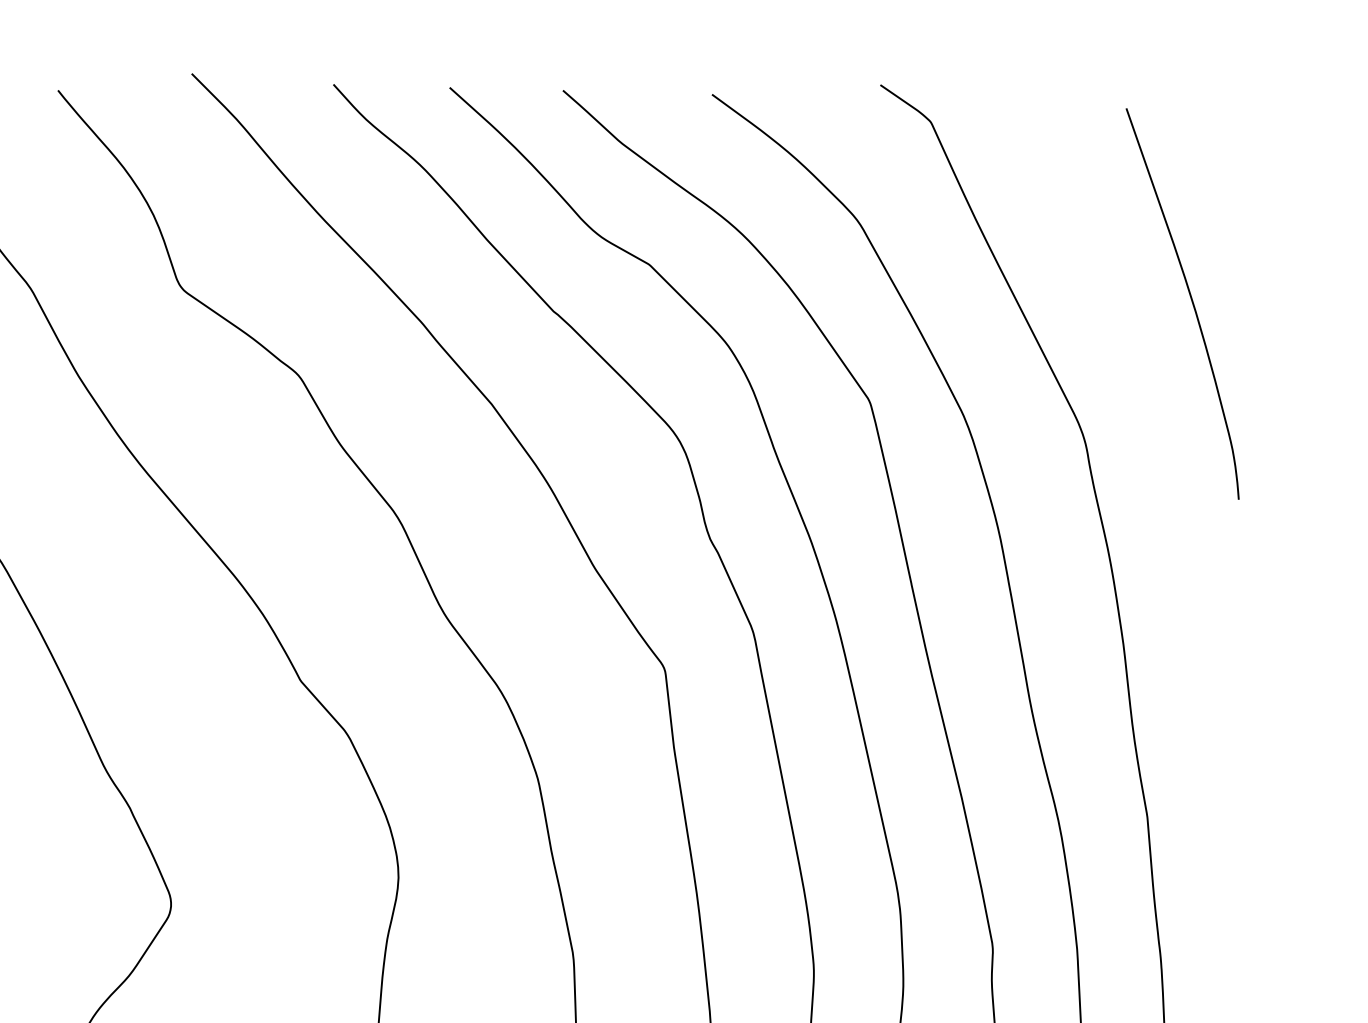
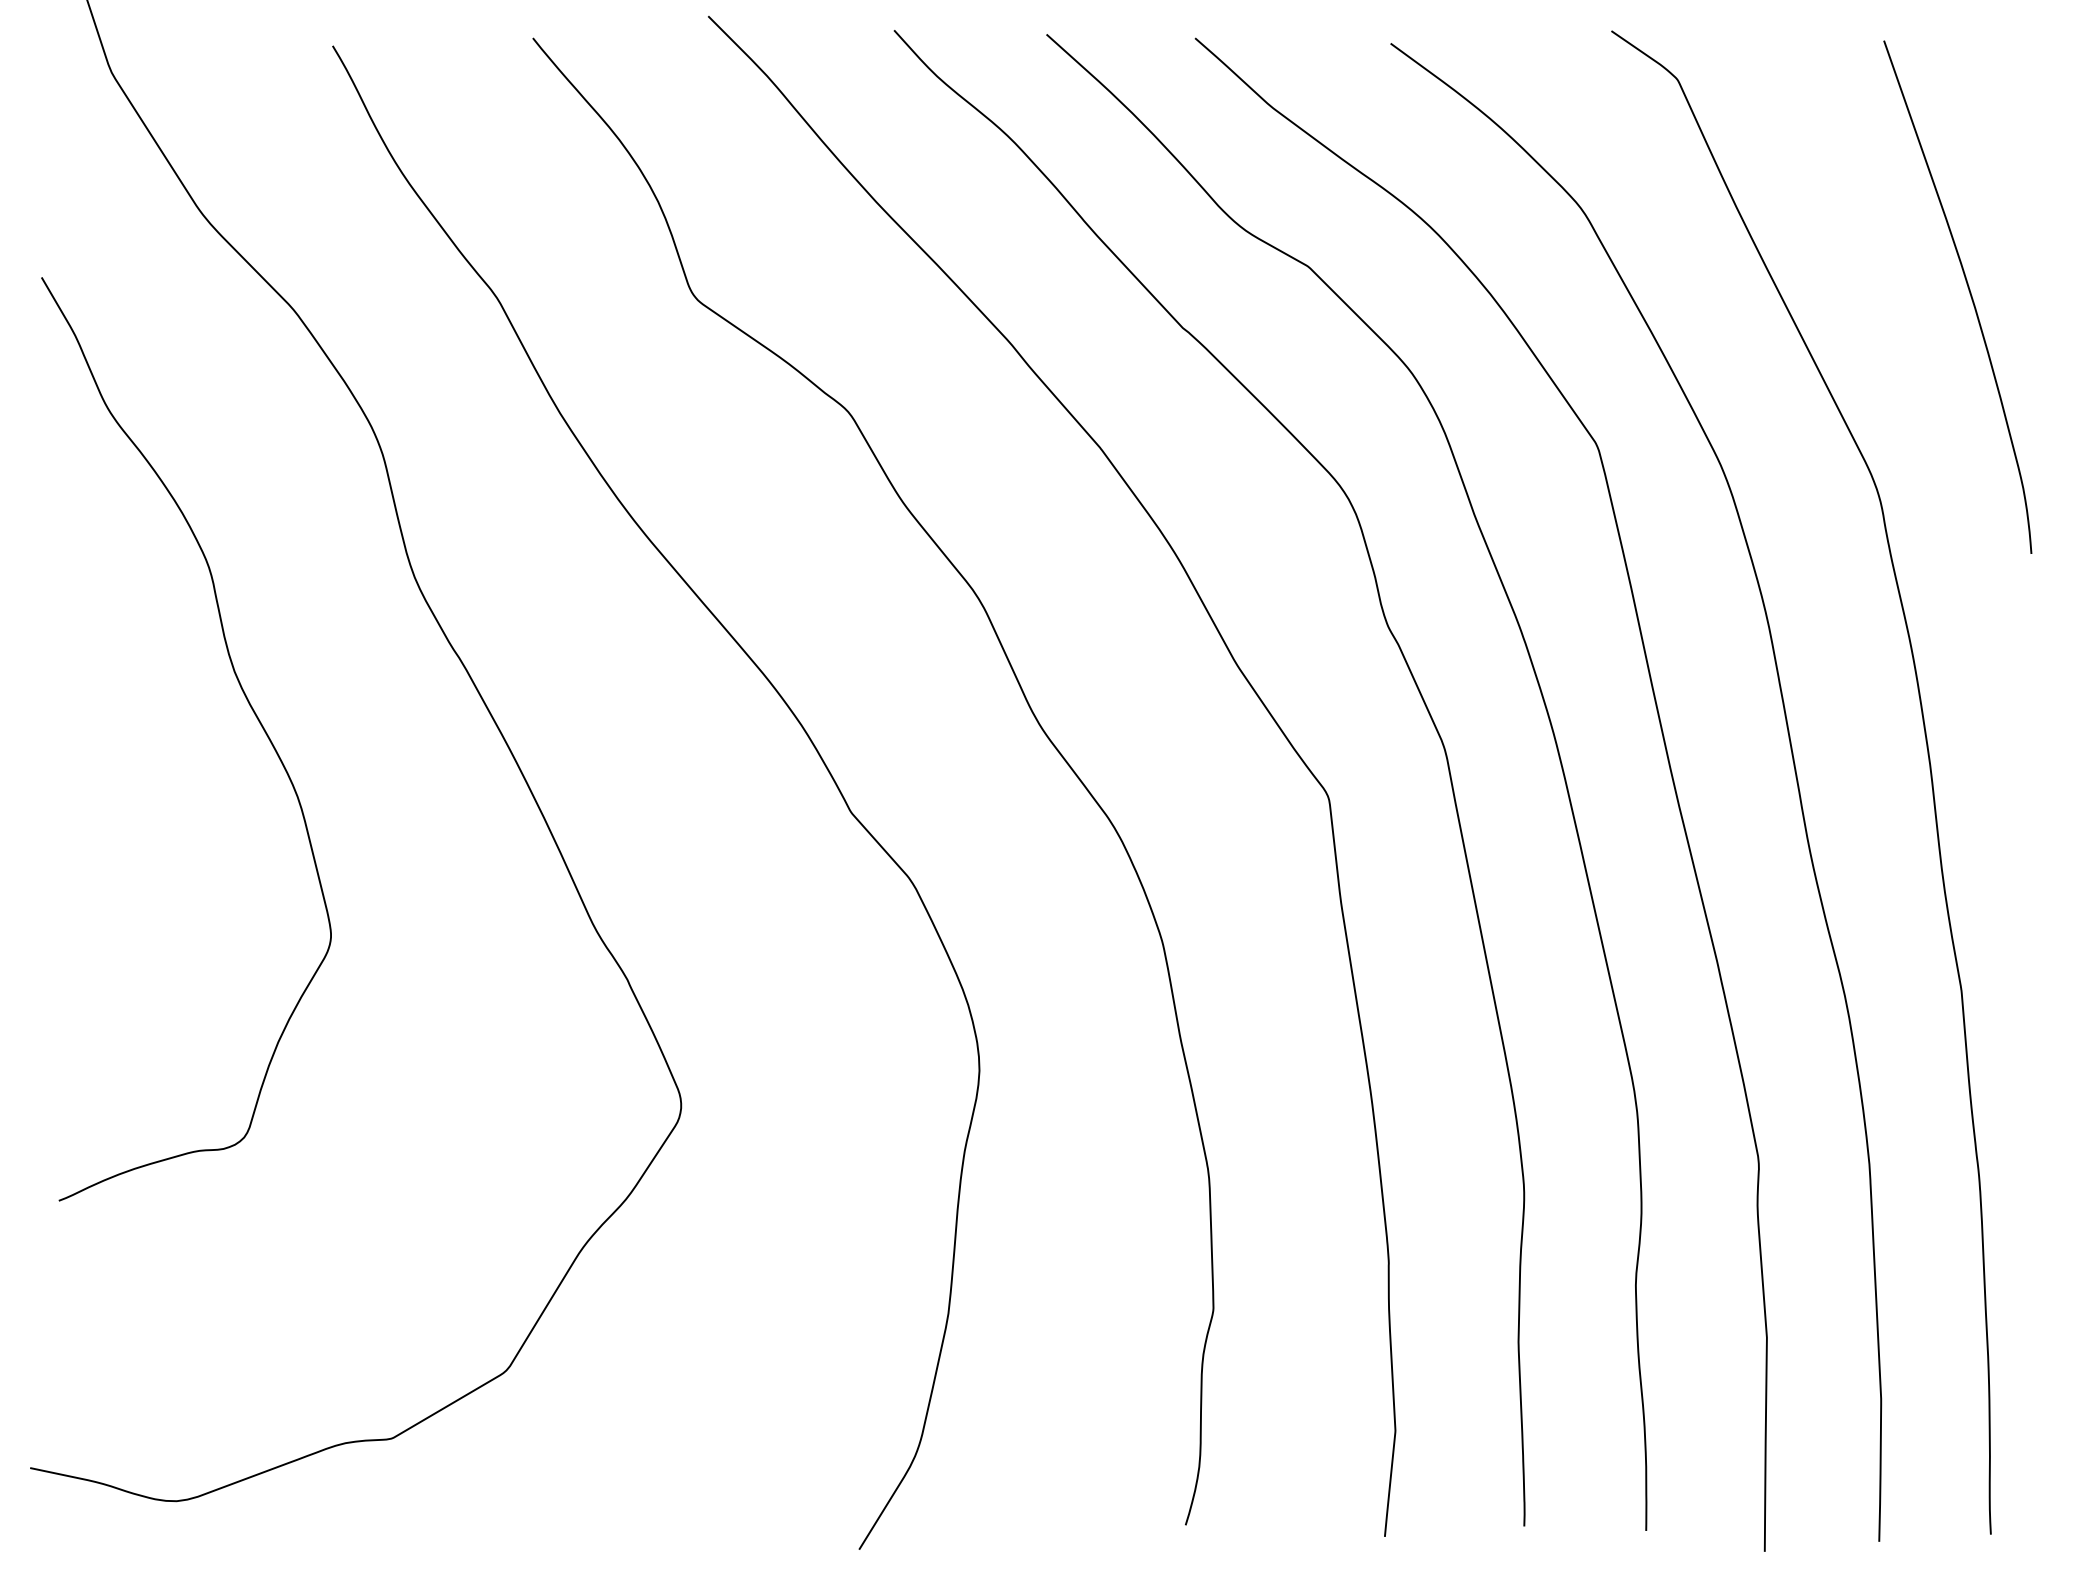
curve: (1191, 301) -> (1969, 293), moved

